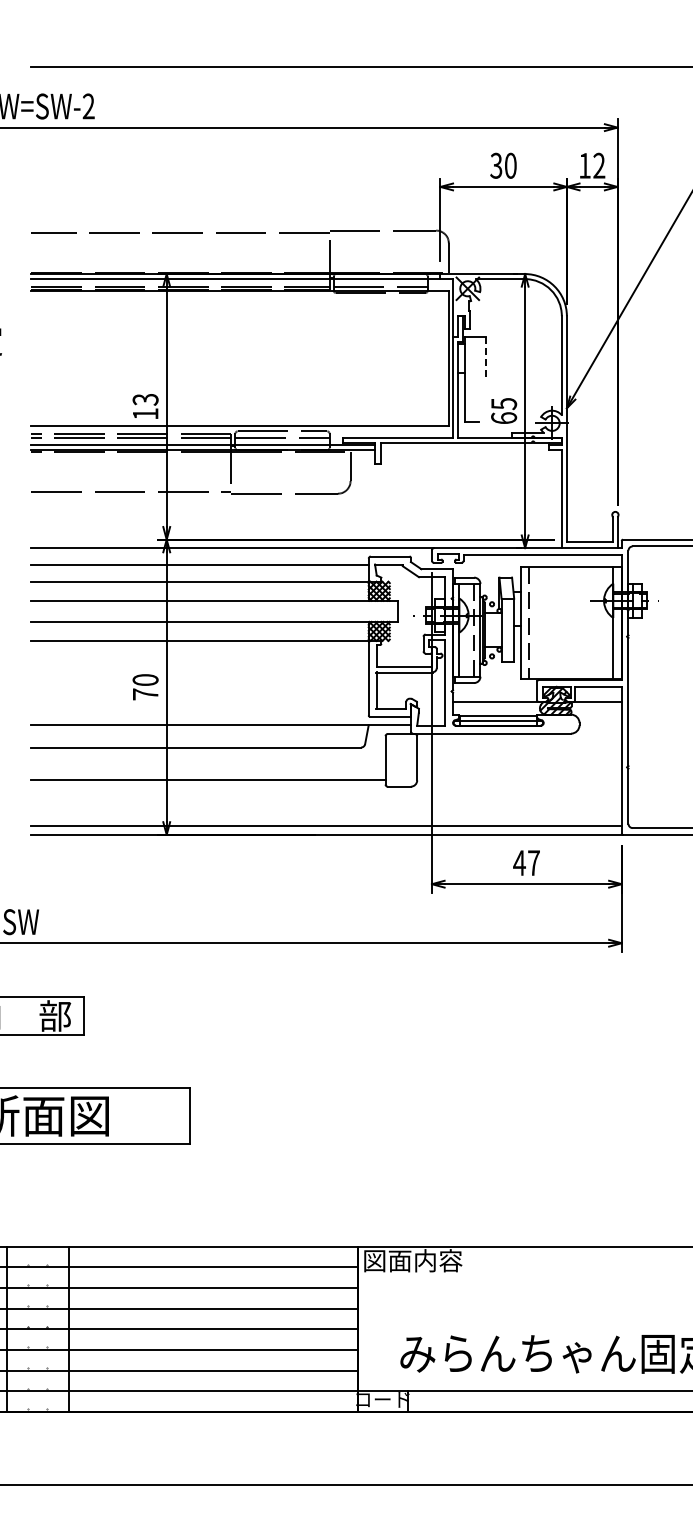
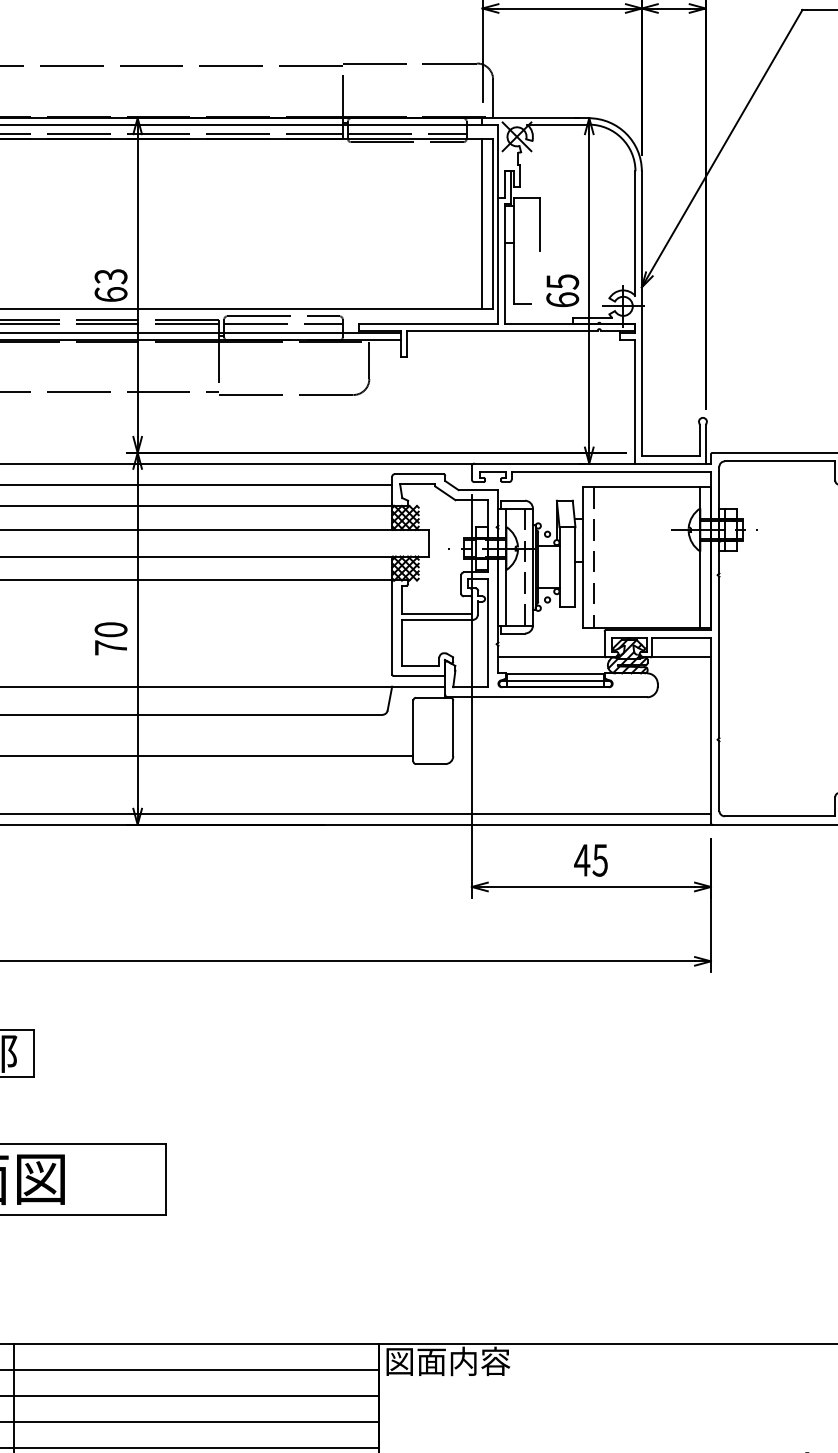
line: (440, 357) -> (482, 223), added
line: (486, 358) -> (540, 224), dashed -> solid
text: (145, 413) -> (110, 293), 13 -> 63
text: (533, 863) -> (599, 860), 47 -> 45

